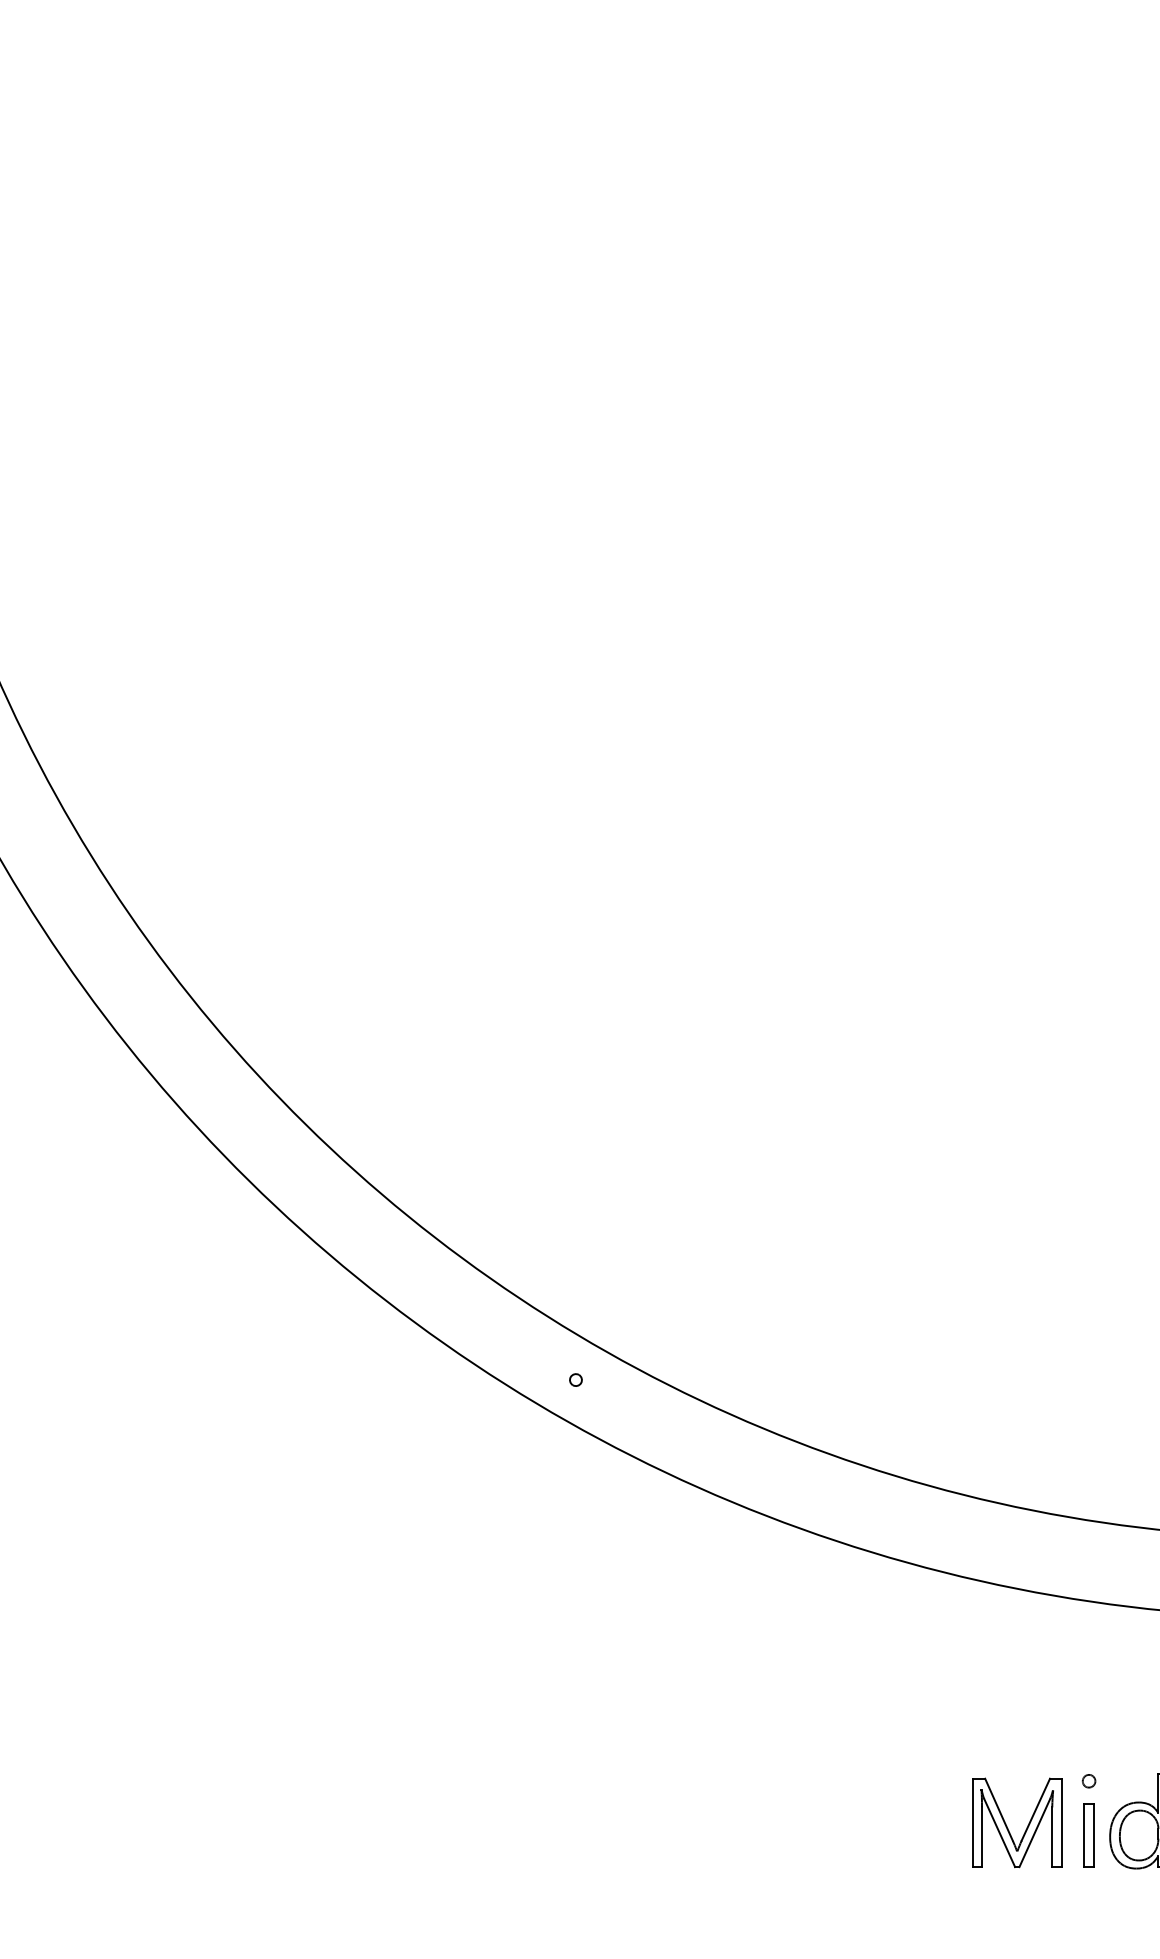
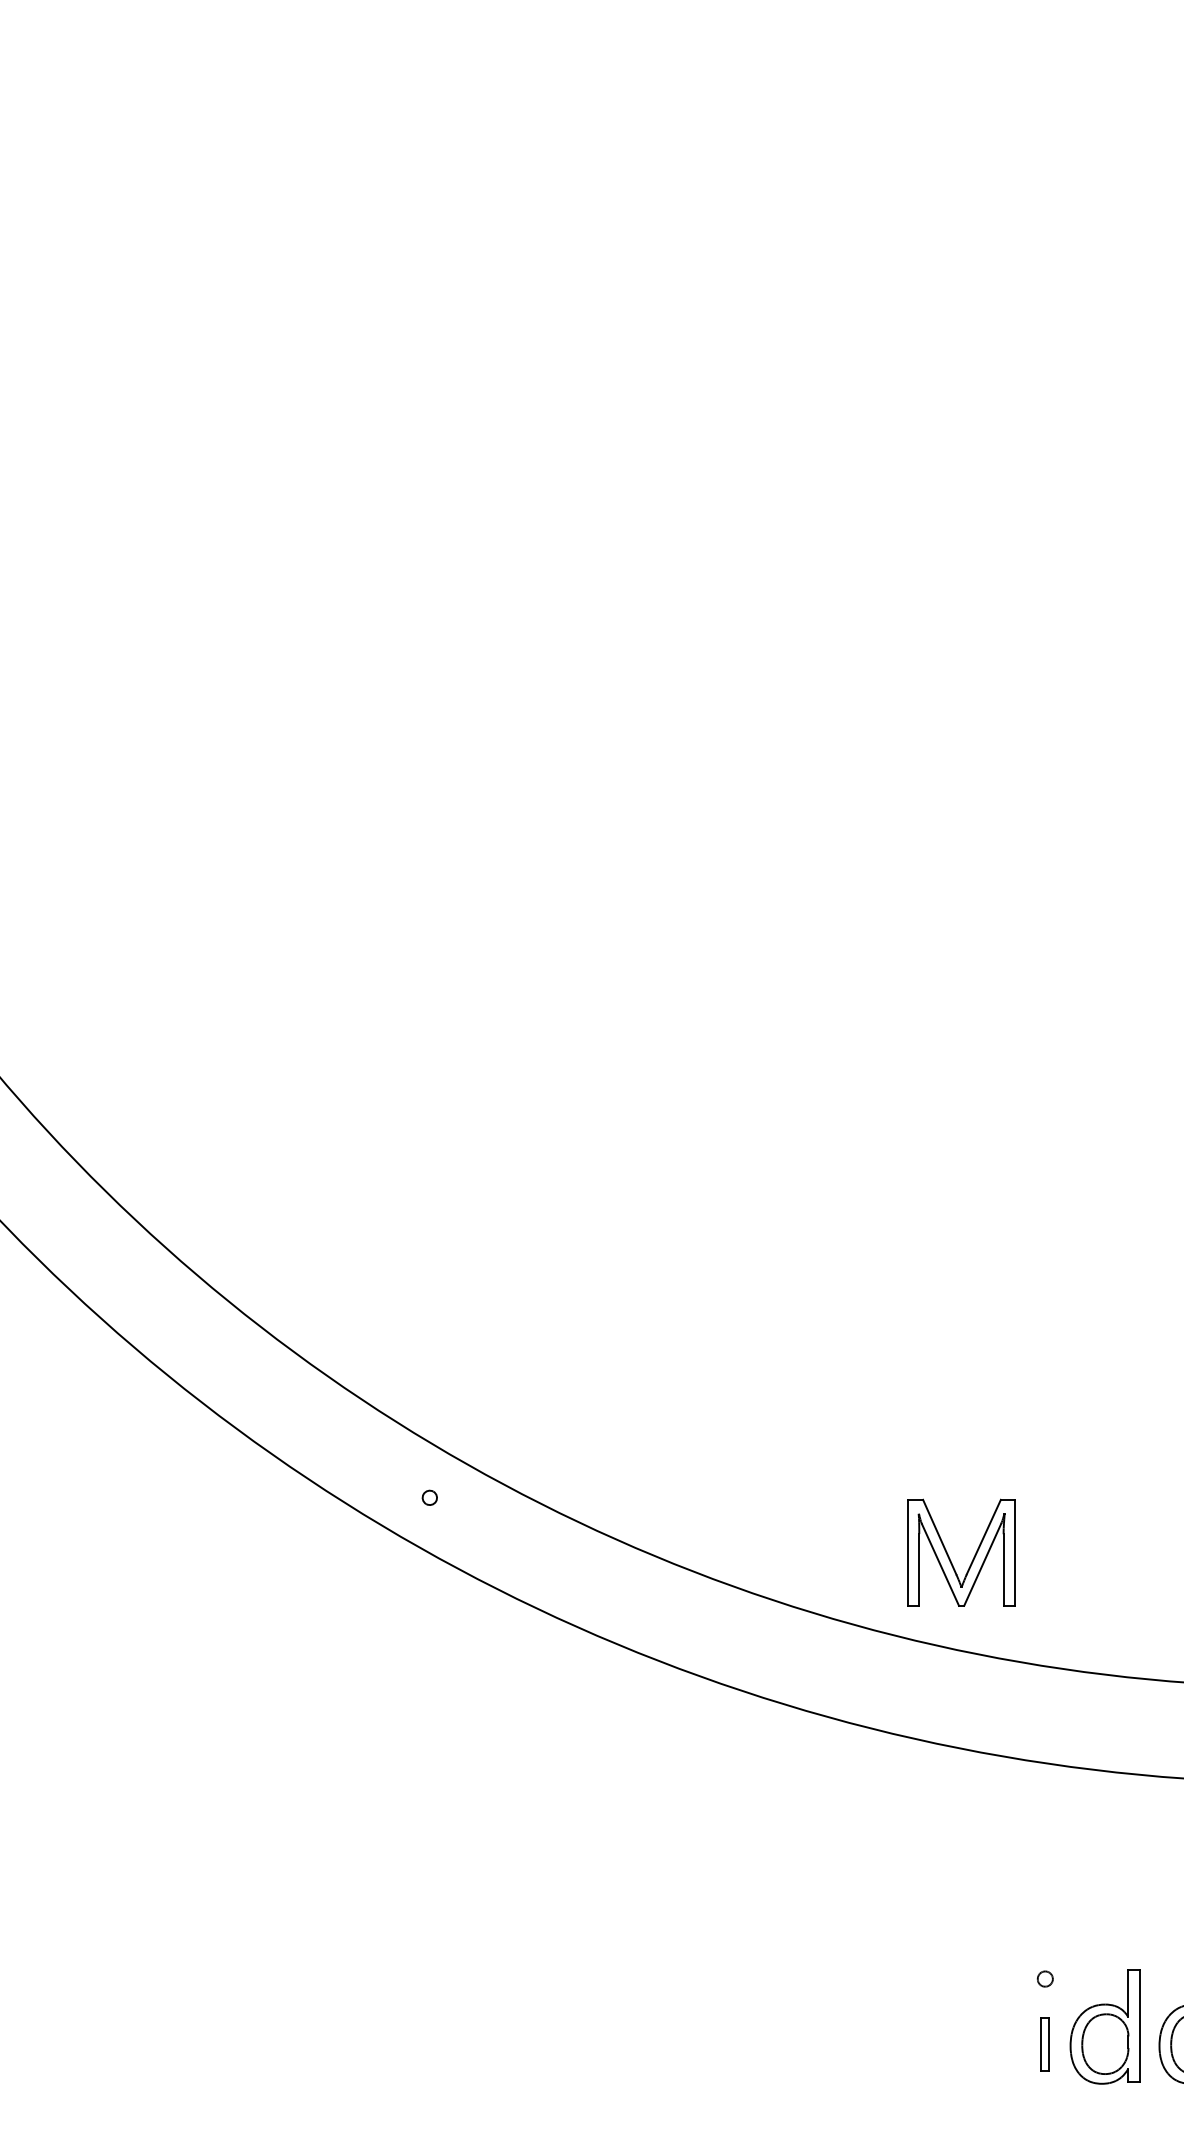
part: (1026, 1827) -> (972, 1558), moved
part: (1088, 1835) -> (1044, 2044), size x0.7

